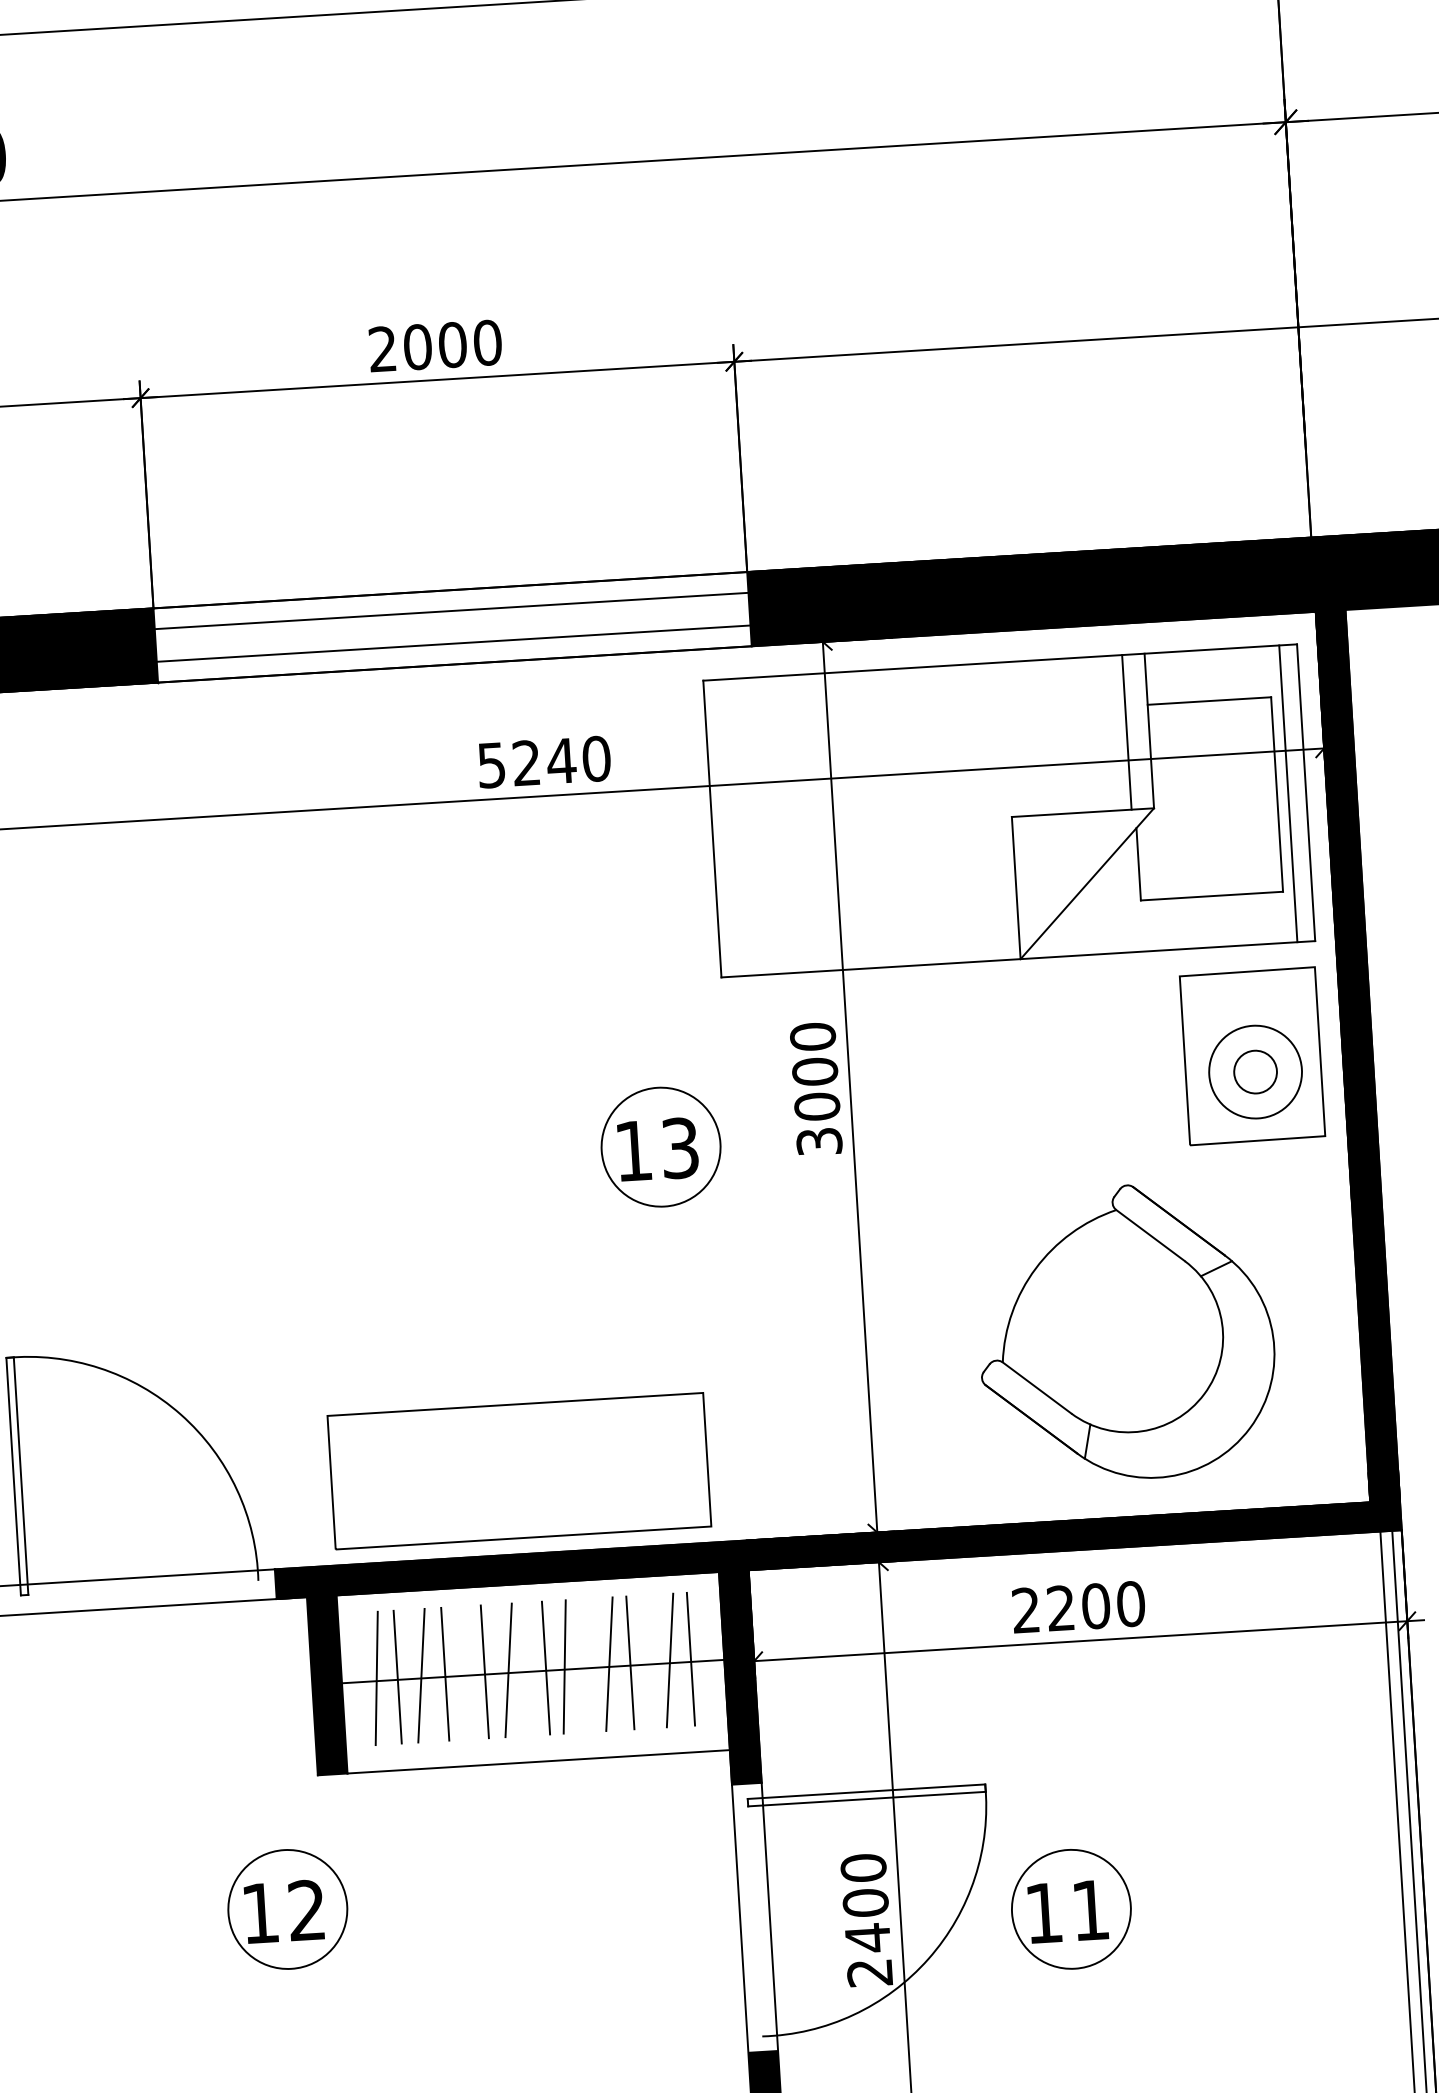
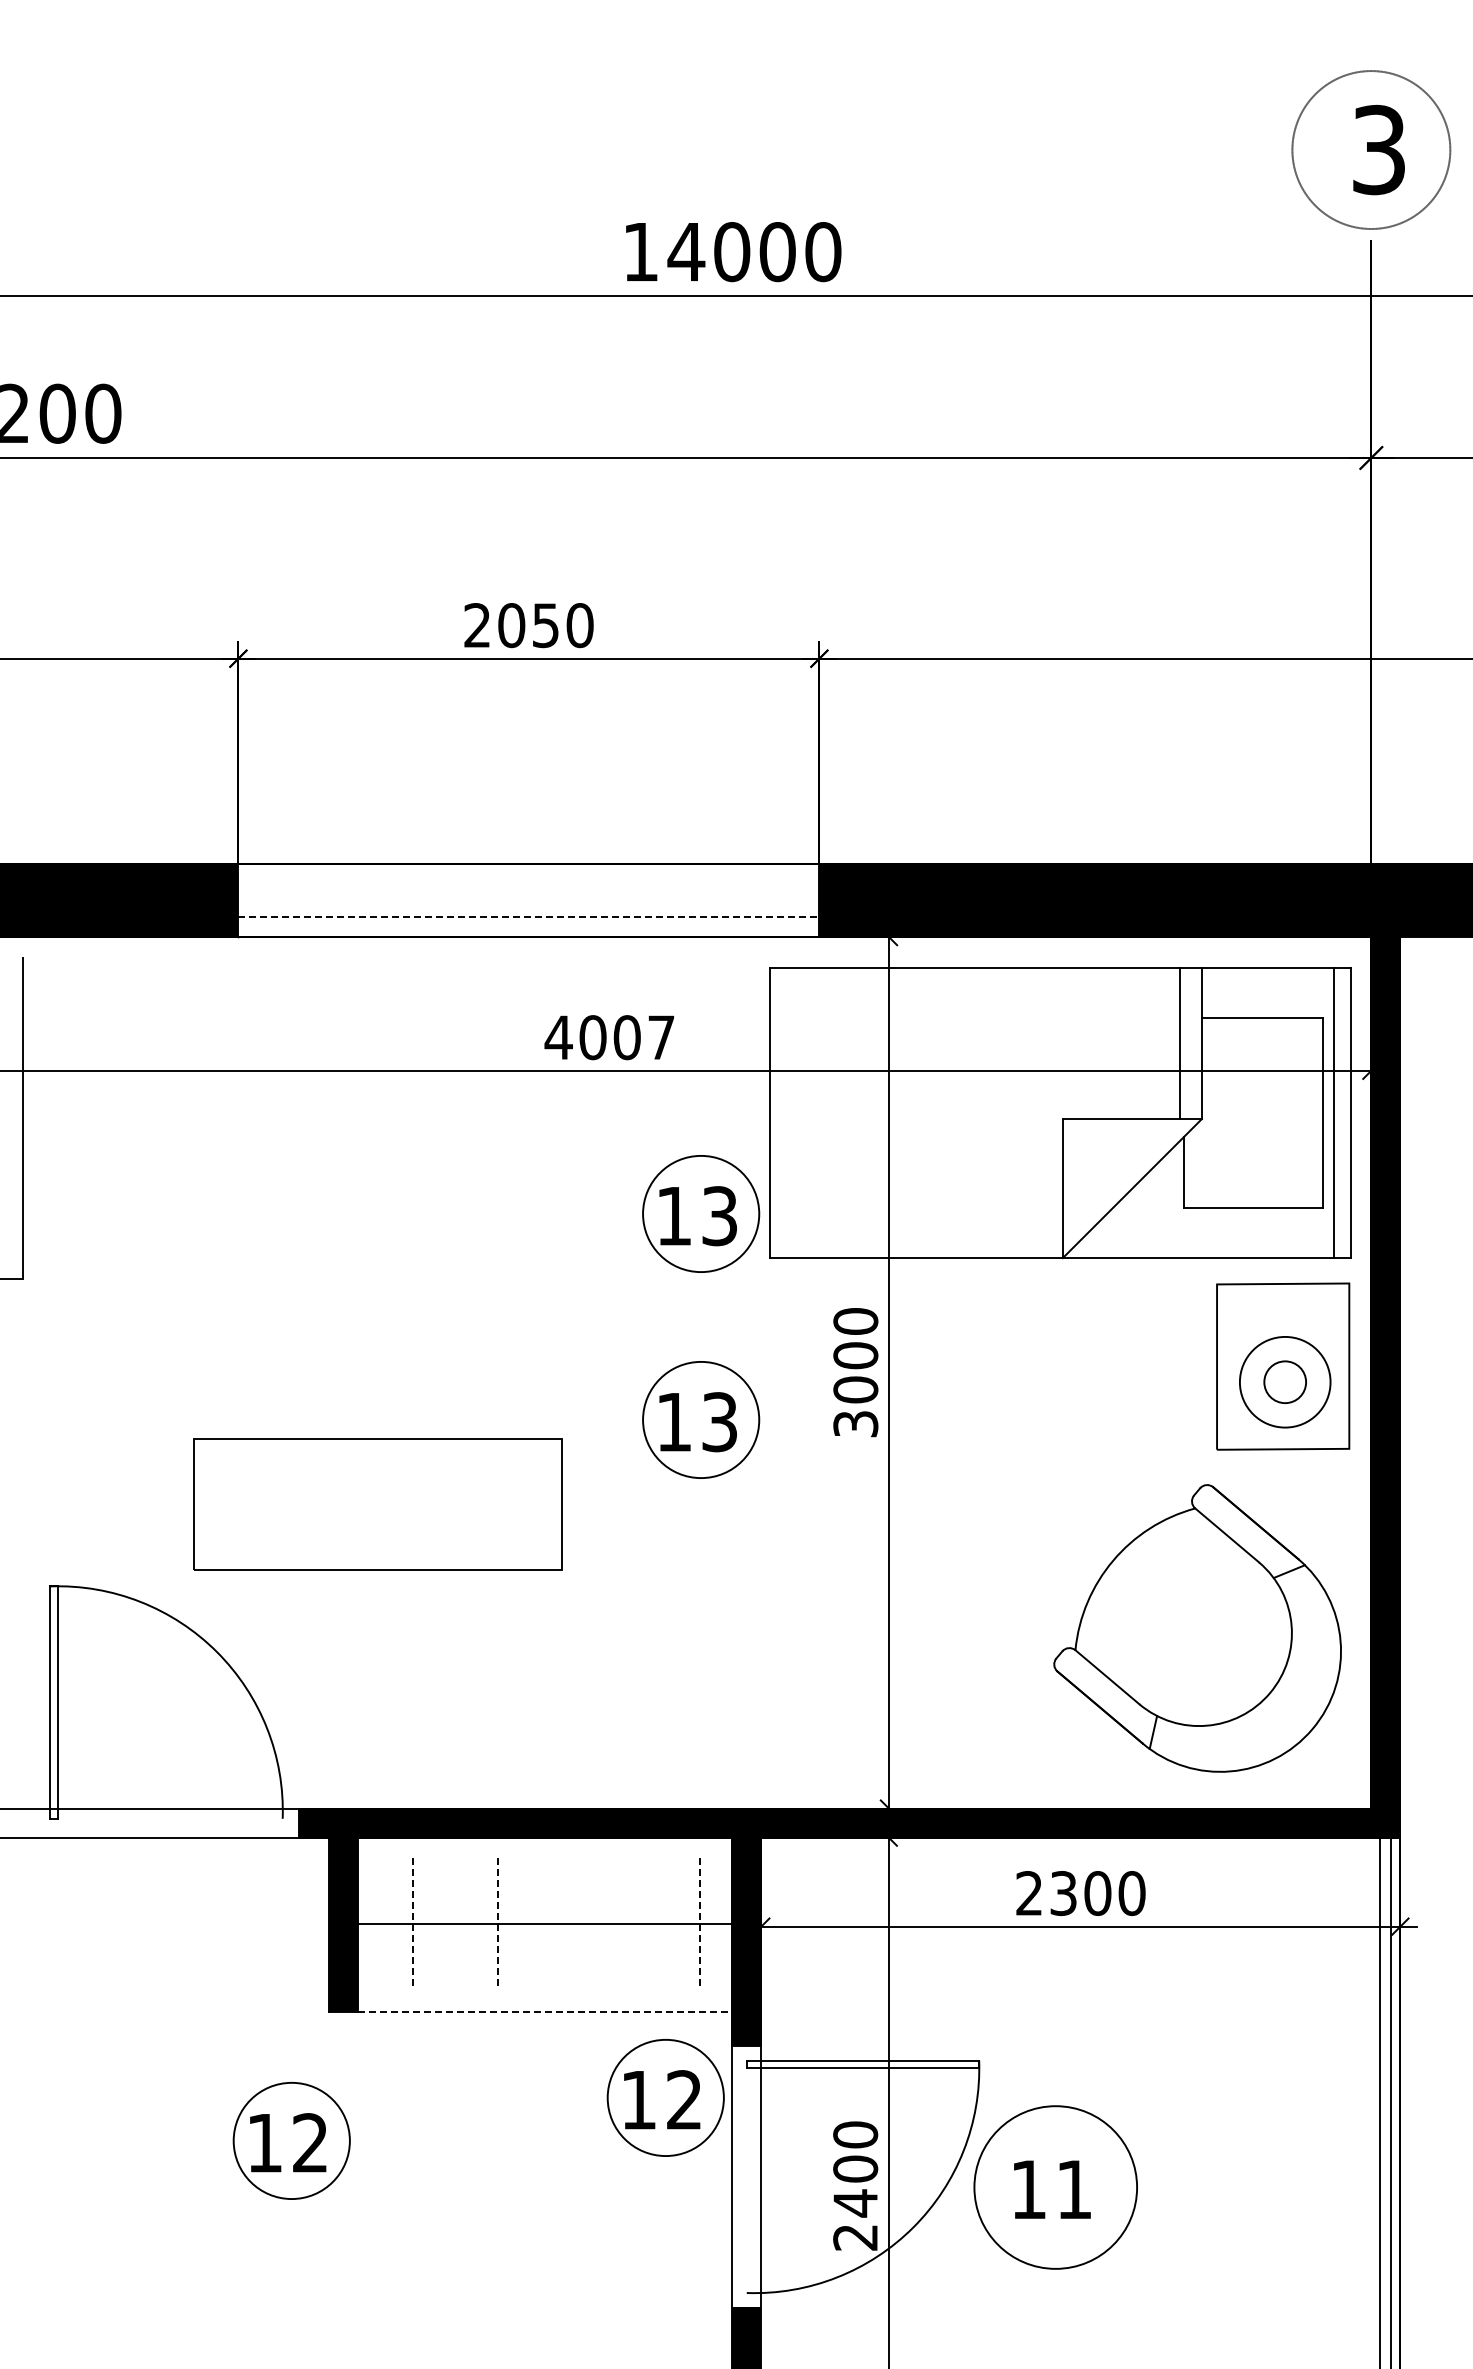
text: (452, 345) -> (545, 625), 2000 -> 2050
line: (451, 610) -> (528, 884), removed
line: (453, 643) -> (528, 916), solid -> dashed
text: (543, 762) -> (609, 1037), 5240 -> 4007
part: (648, 936) -> (701, 1213), added
part: (1126, 1332) -> (1197, 1628), moved
part: (519, 1471) -> (377, 1504), moved
text: (1060, 1608) -> (1063, 1893), 2200 -> 2300
line: (670, 1659) -> (679, 1920), removed
line: (690, 1659) -> (699, 1921), solid -> dashed
line: (630, 1662) -> (640, 1920), removed
line: (608, 1663) -> (619, 1920), removed
line: (564, 1666) -> (576, 1920), removed
line: (545, 1667) -> (557, 1920), removed
line: (508, 1669) -> (521, 1920), removed
line: (485, 1672) -> (498, 1921), solid -> dashed
line: (445, 1673) -> (459, 1920), removed
line: (420, 1675) -> (435, 1920), removed
line: (376, 1677) -> (392, 1920), removed
line: (397, 1677) -> (412, 1921), solid -> dashed
line: (539, 1761) -> (545, 2011), solid -> dashed
part: (667, 1841) -> (665, 2097), added
circle: (1071, 1909) -> (1055, 2187), size x1.4

